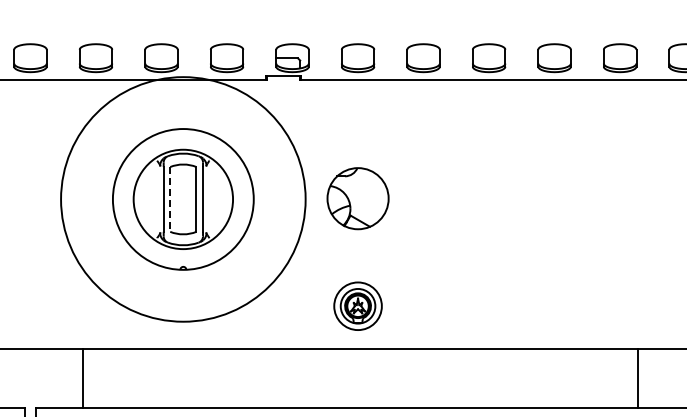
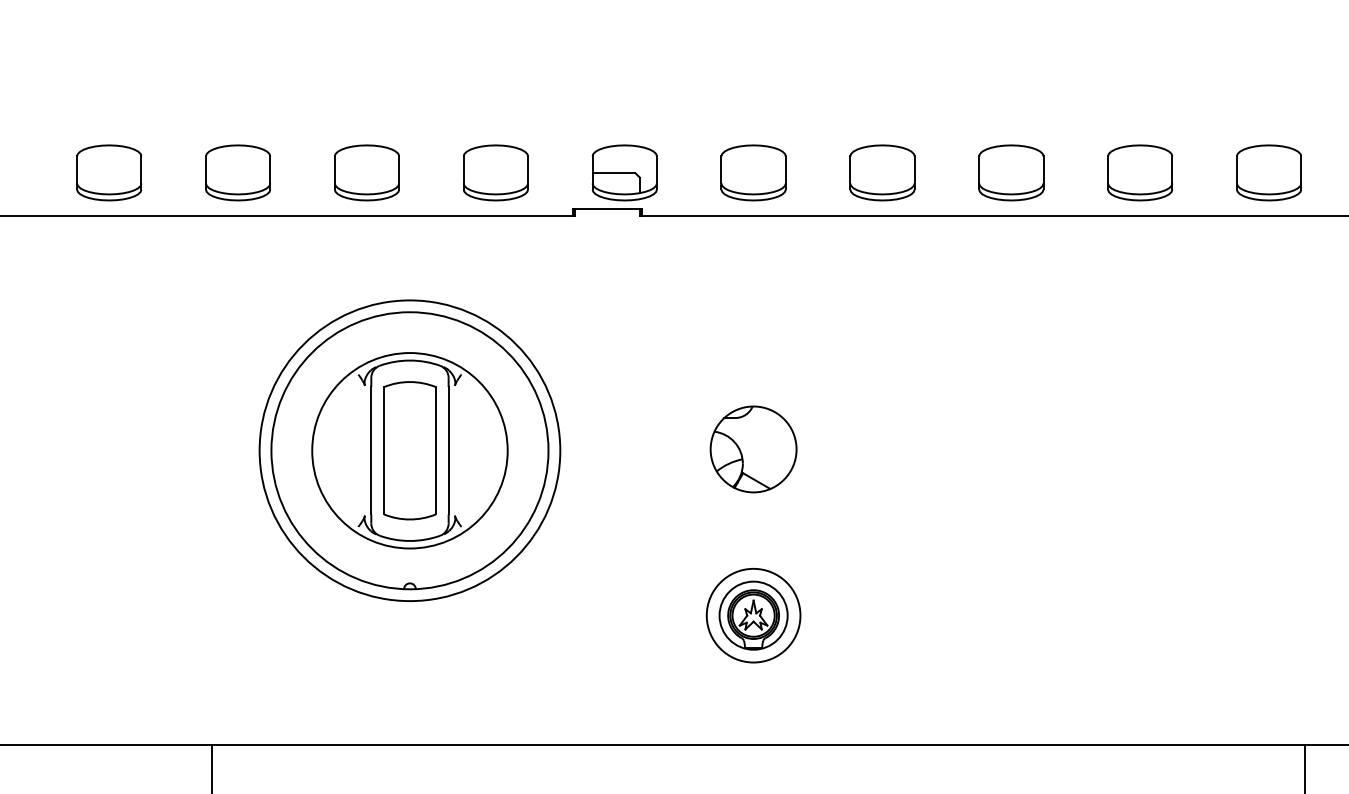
part: (357, 198) -> (752, 448), size x0.71
line: (170, 199) -> (384, 450), dashed -> solid
circle: (182, 199) -> (408, 450), size x0.62
part: (357, 305) -> (752, 614), moved

